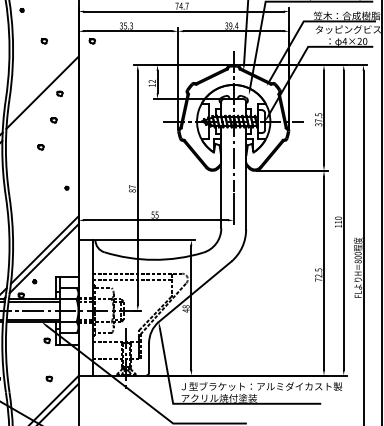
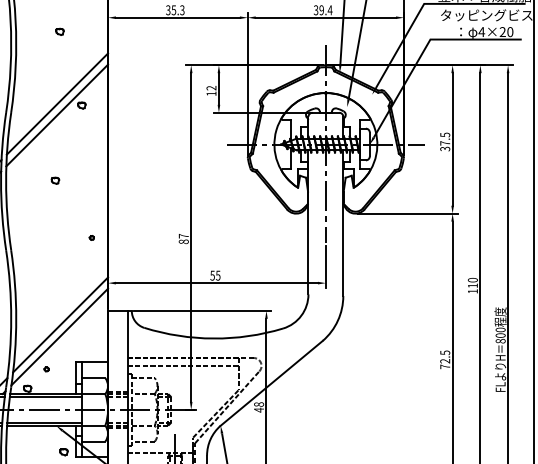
part: (91, 41) -> (126, 32), removed
line: (42, 100) -> (57, 114), added
part: (53, 120) -> (72, 142), removed

